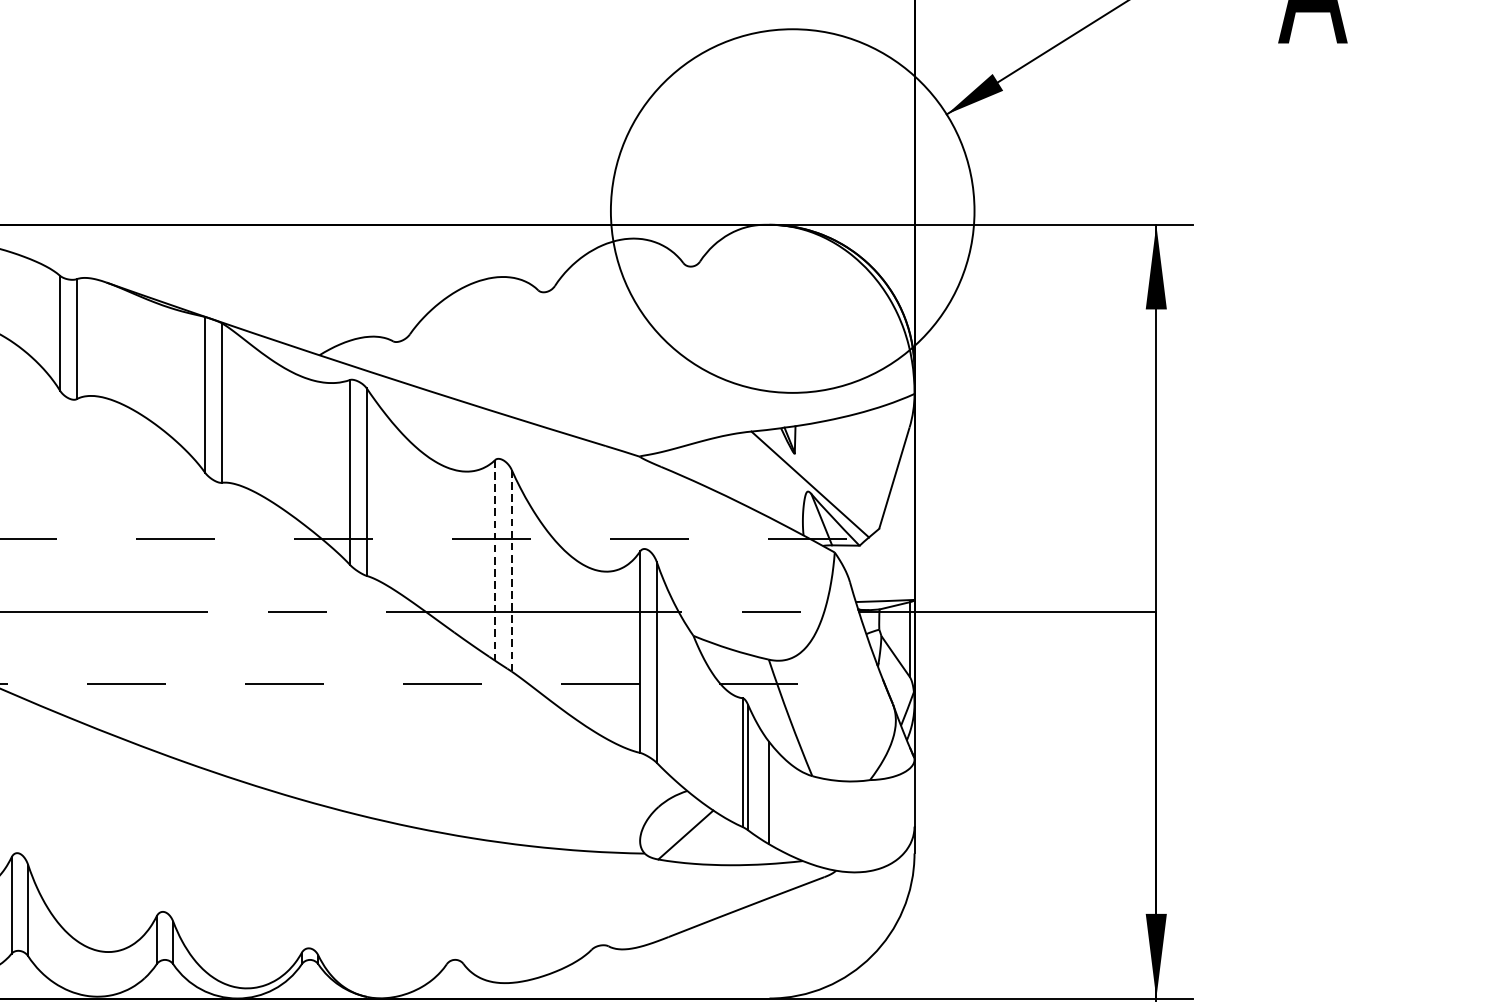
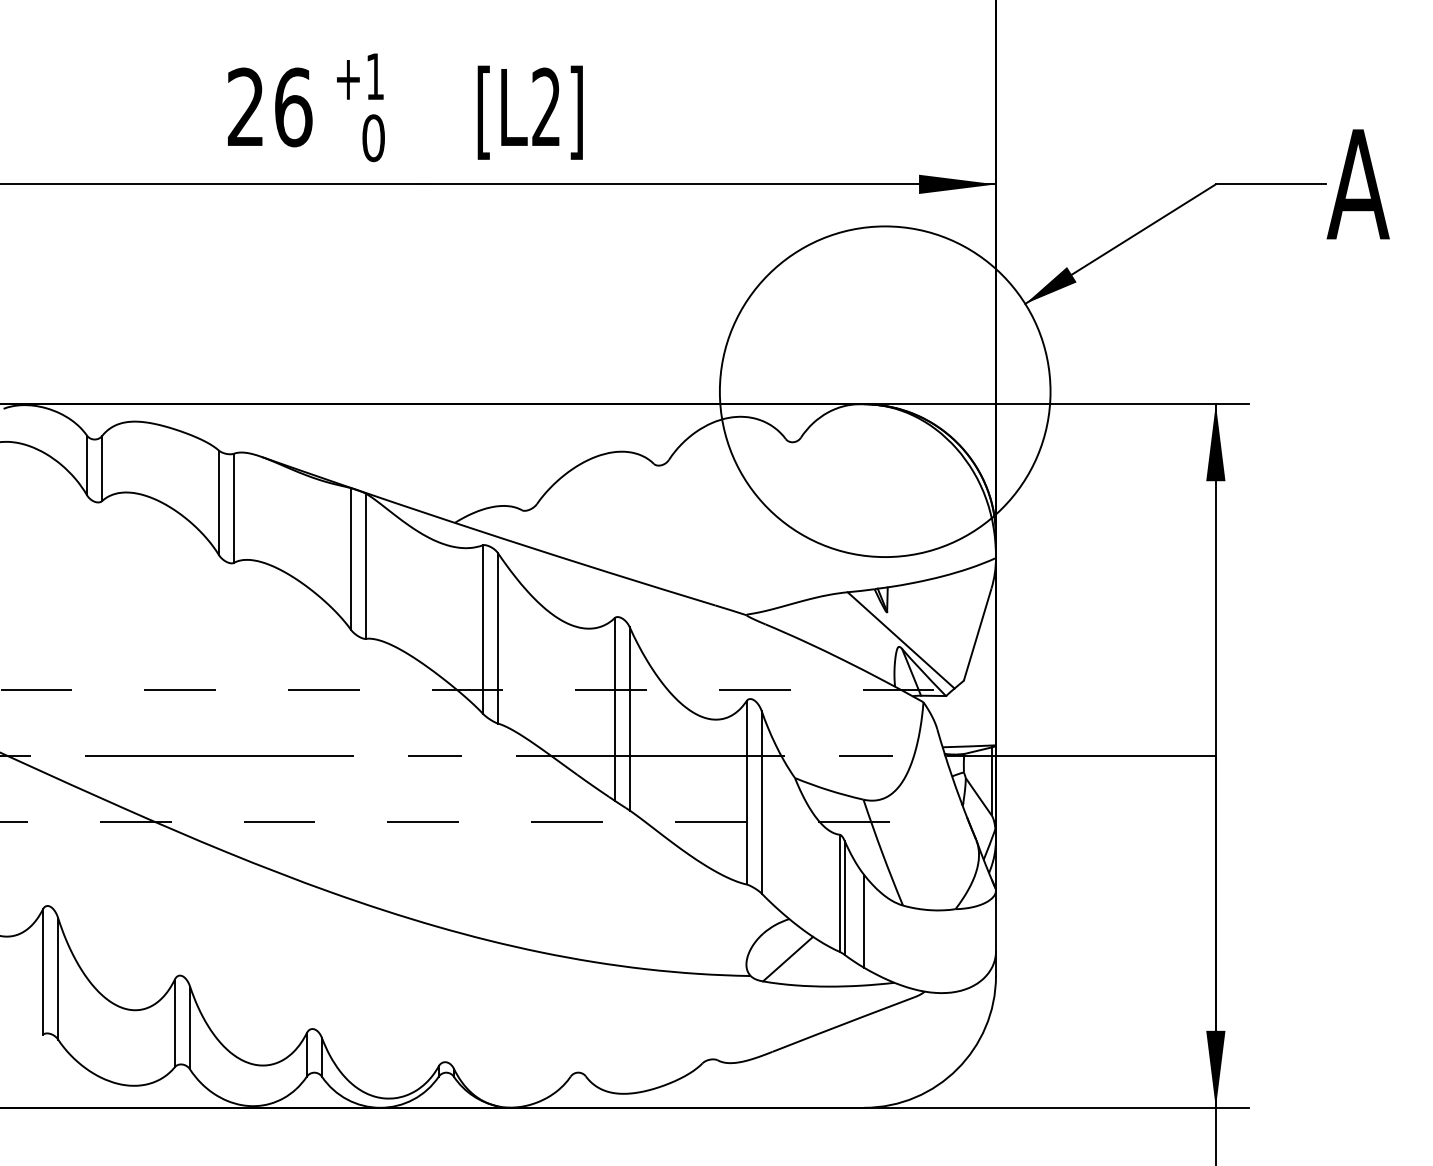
line: (495, 560) -> (614, 709), dashed -> solid
line: (511, 570) -> (629, 718), dashed -> solid

